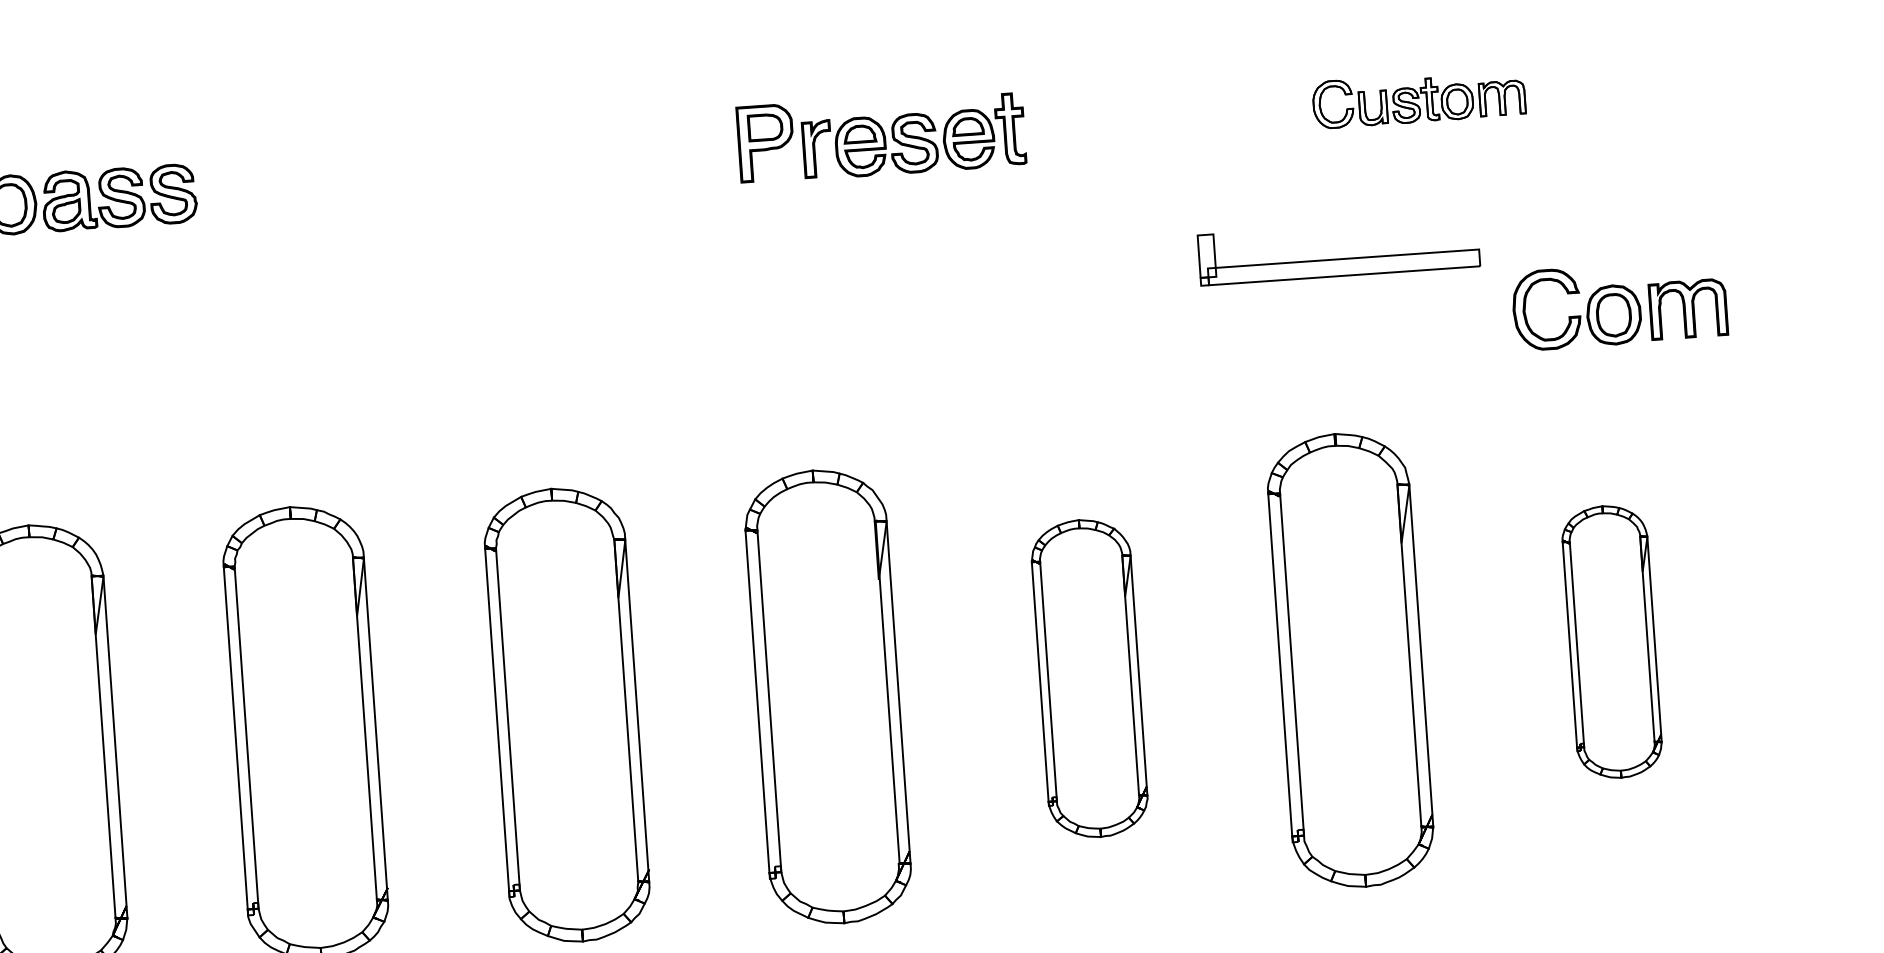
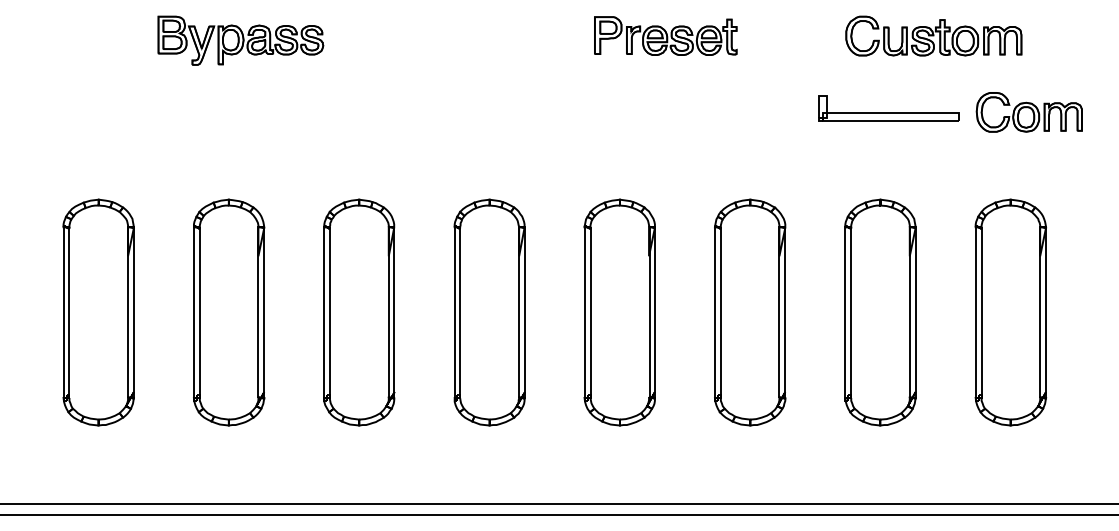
part: (1418, 97) -> (933, 35), size x1.67
part: (1617, 305) -> (1028, 112), moved
part: (1611, 641) -> (1010, 312), size x1.67
part: (1090, 678) -> (750, 312), size x1.43

